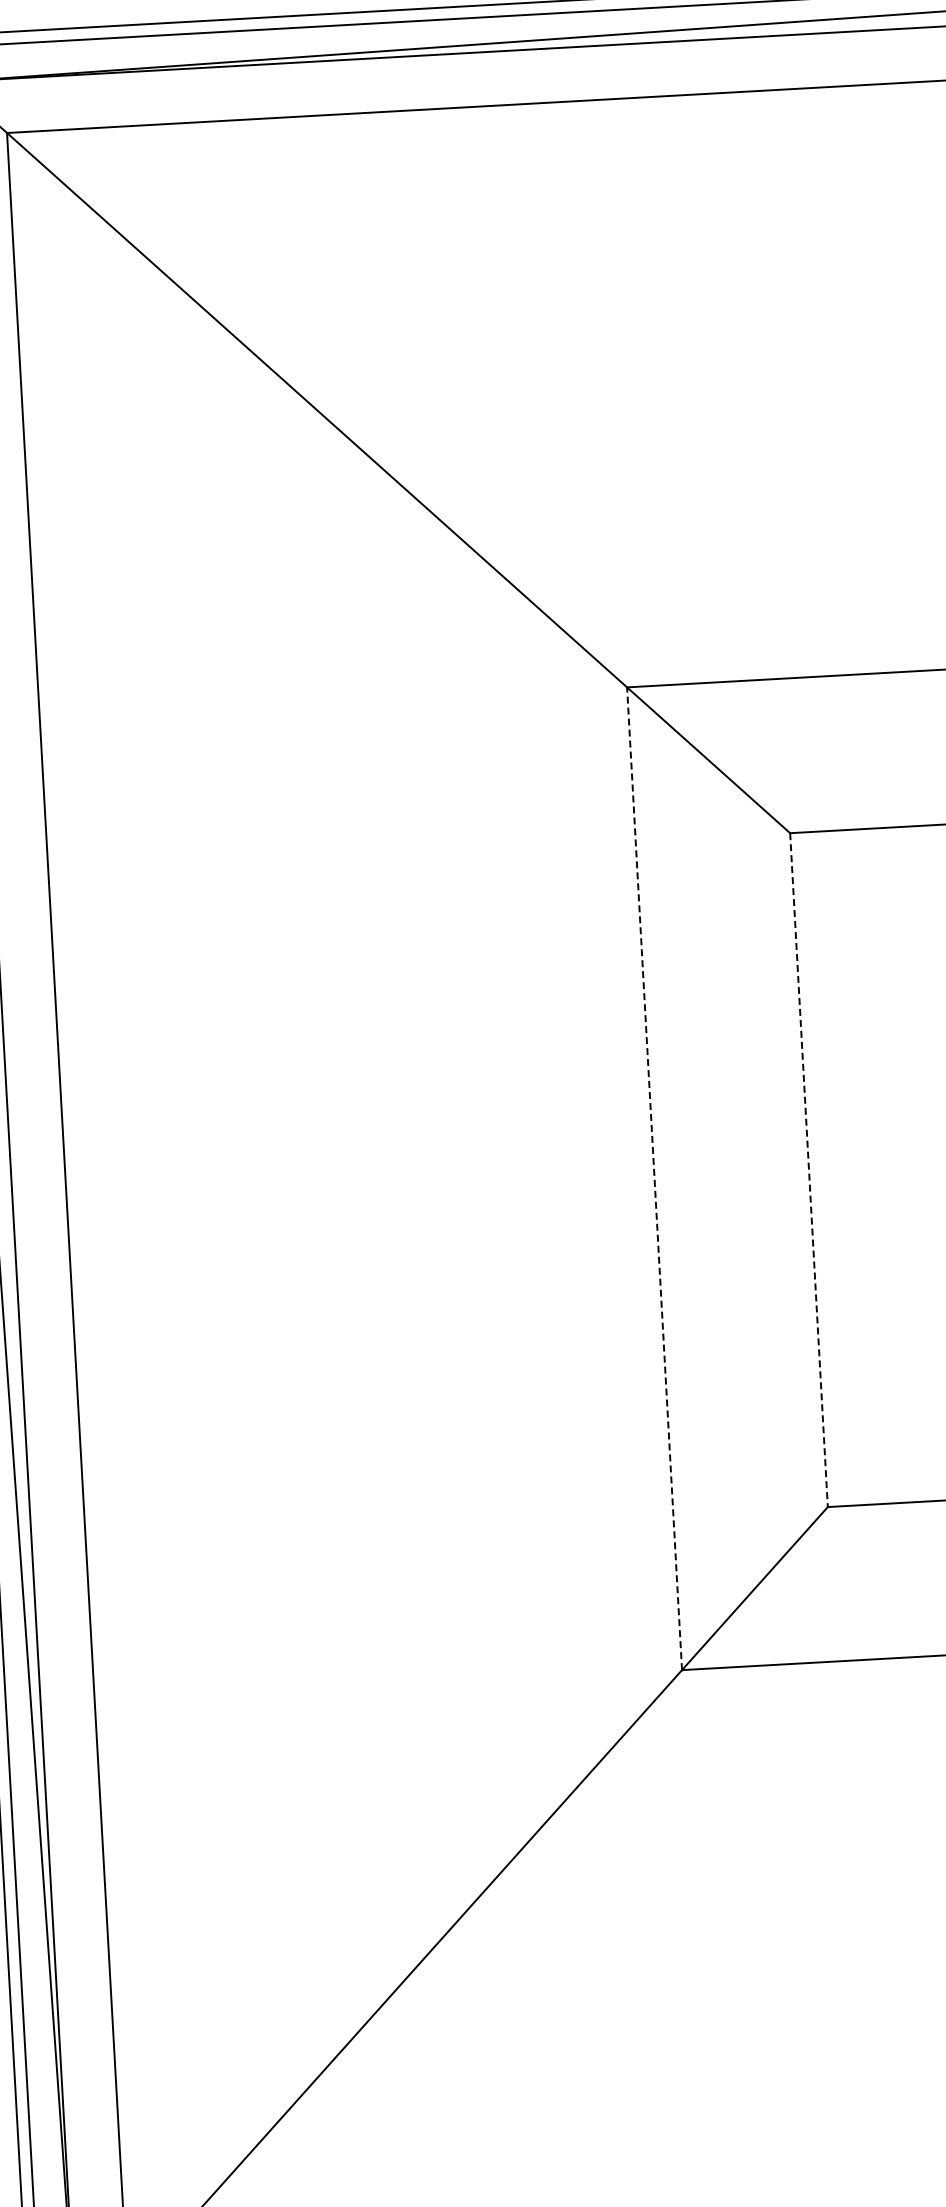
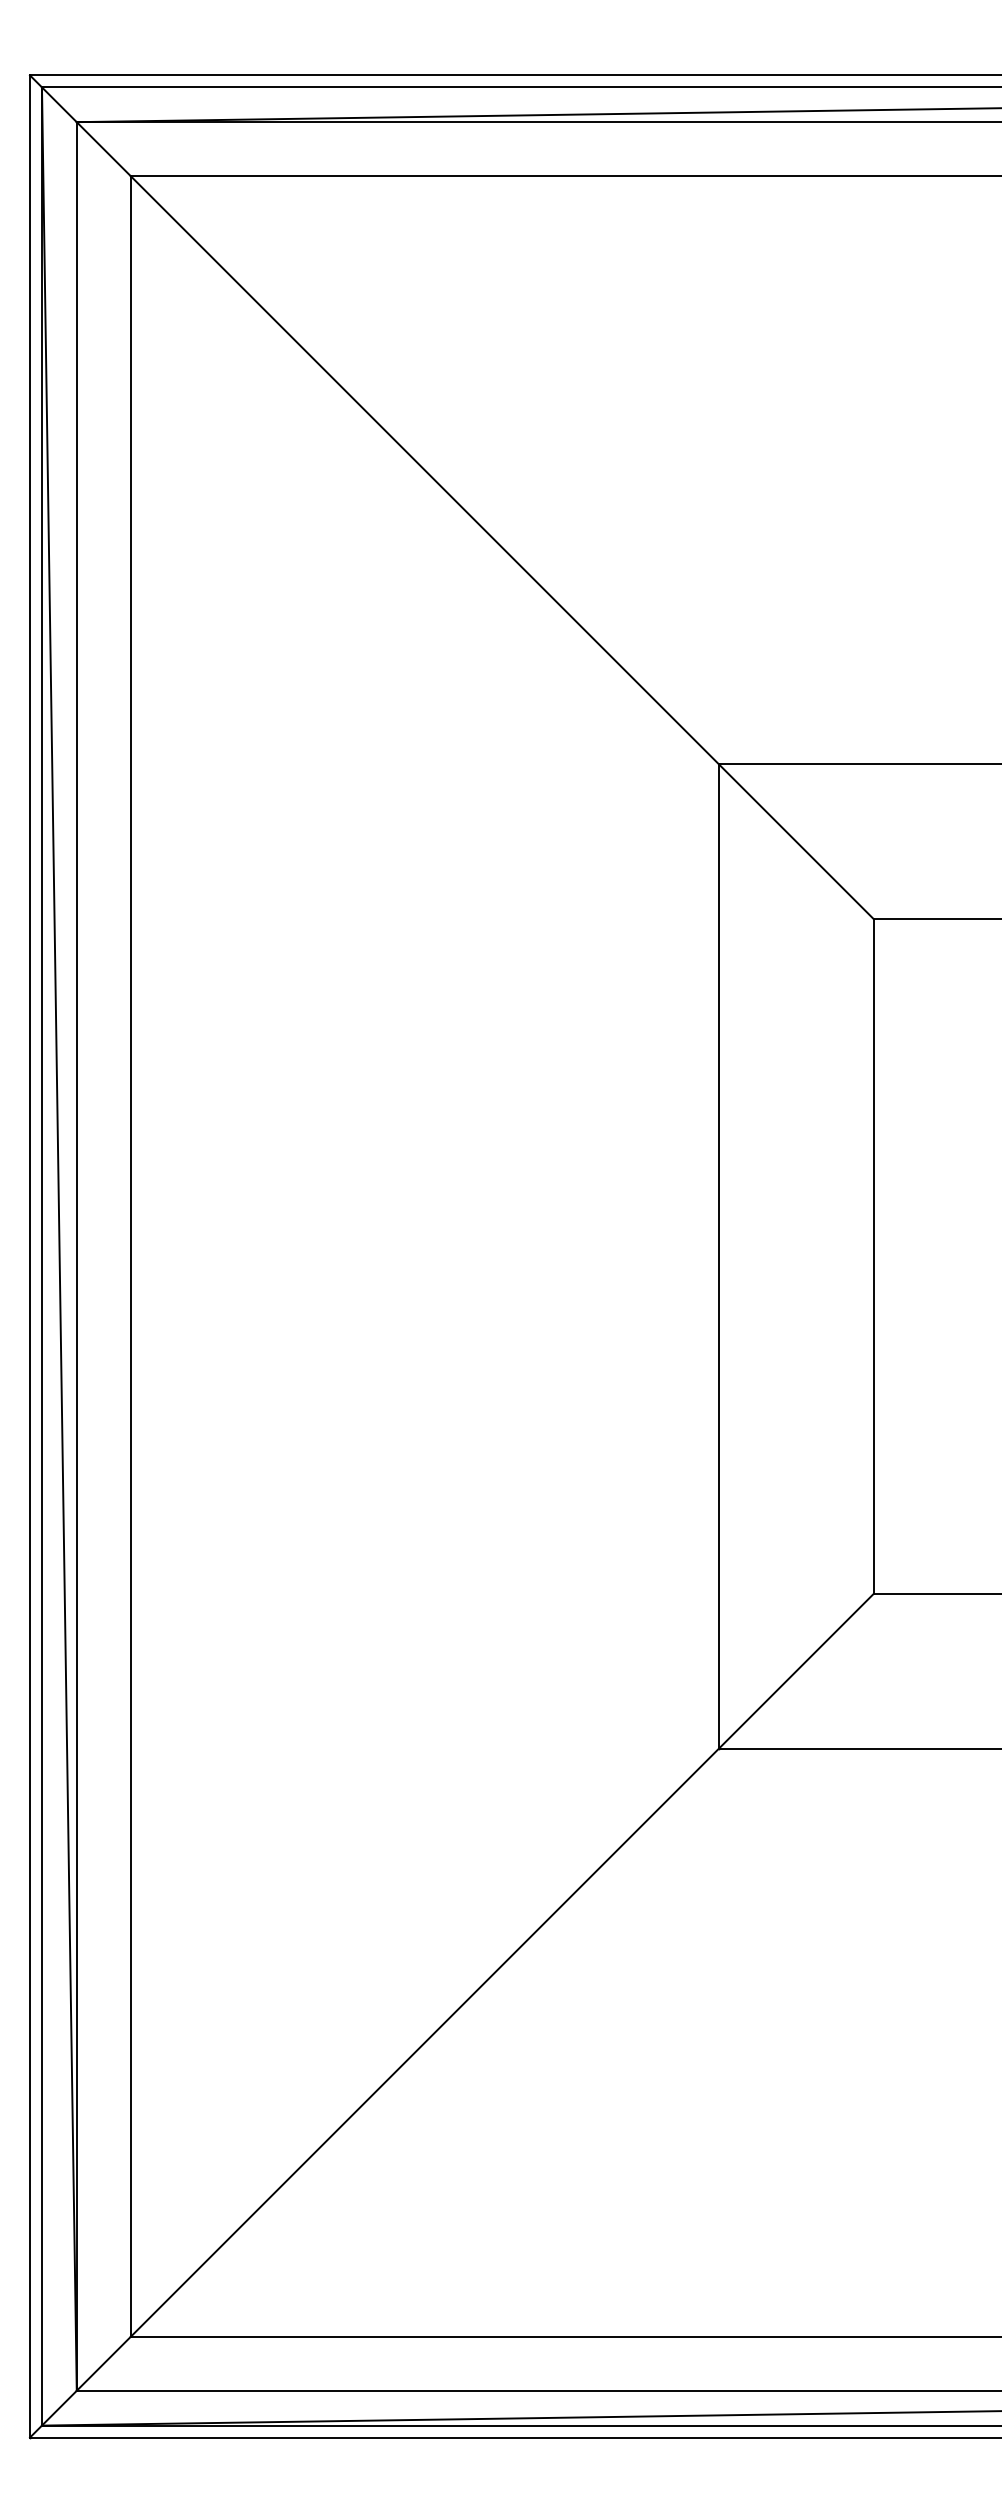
line: (808, 1170) -> (873, 1256), dashed -> solid
line: (654, 1177) -> (718, 1255), dashed -> solid

